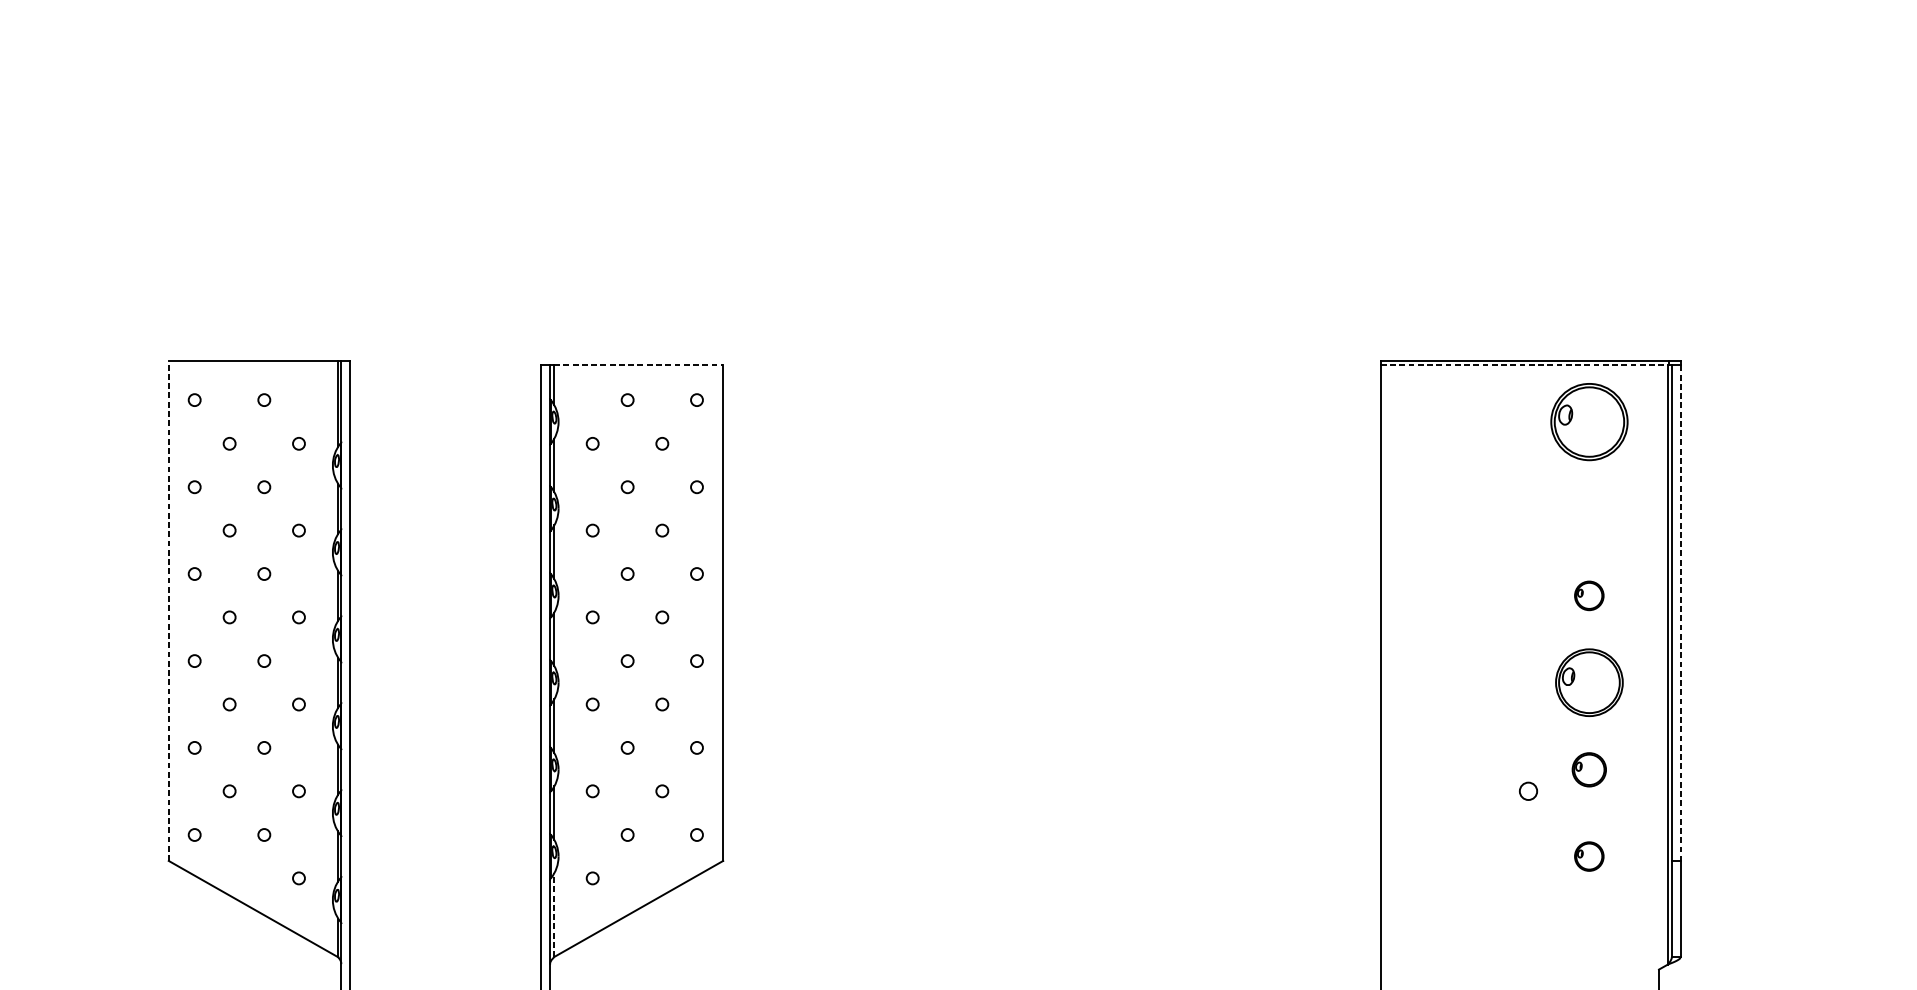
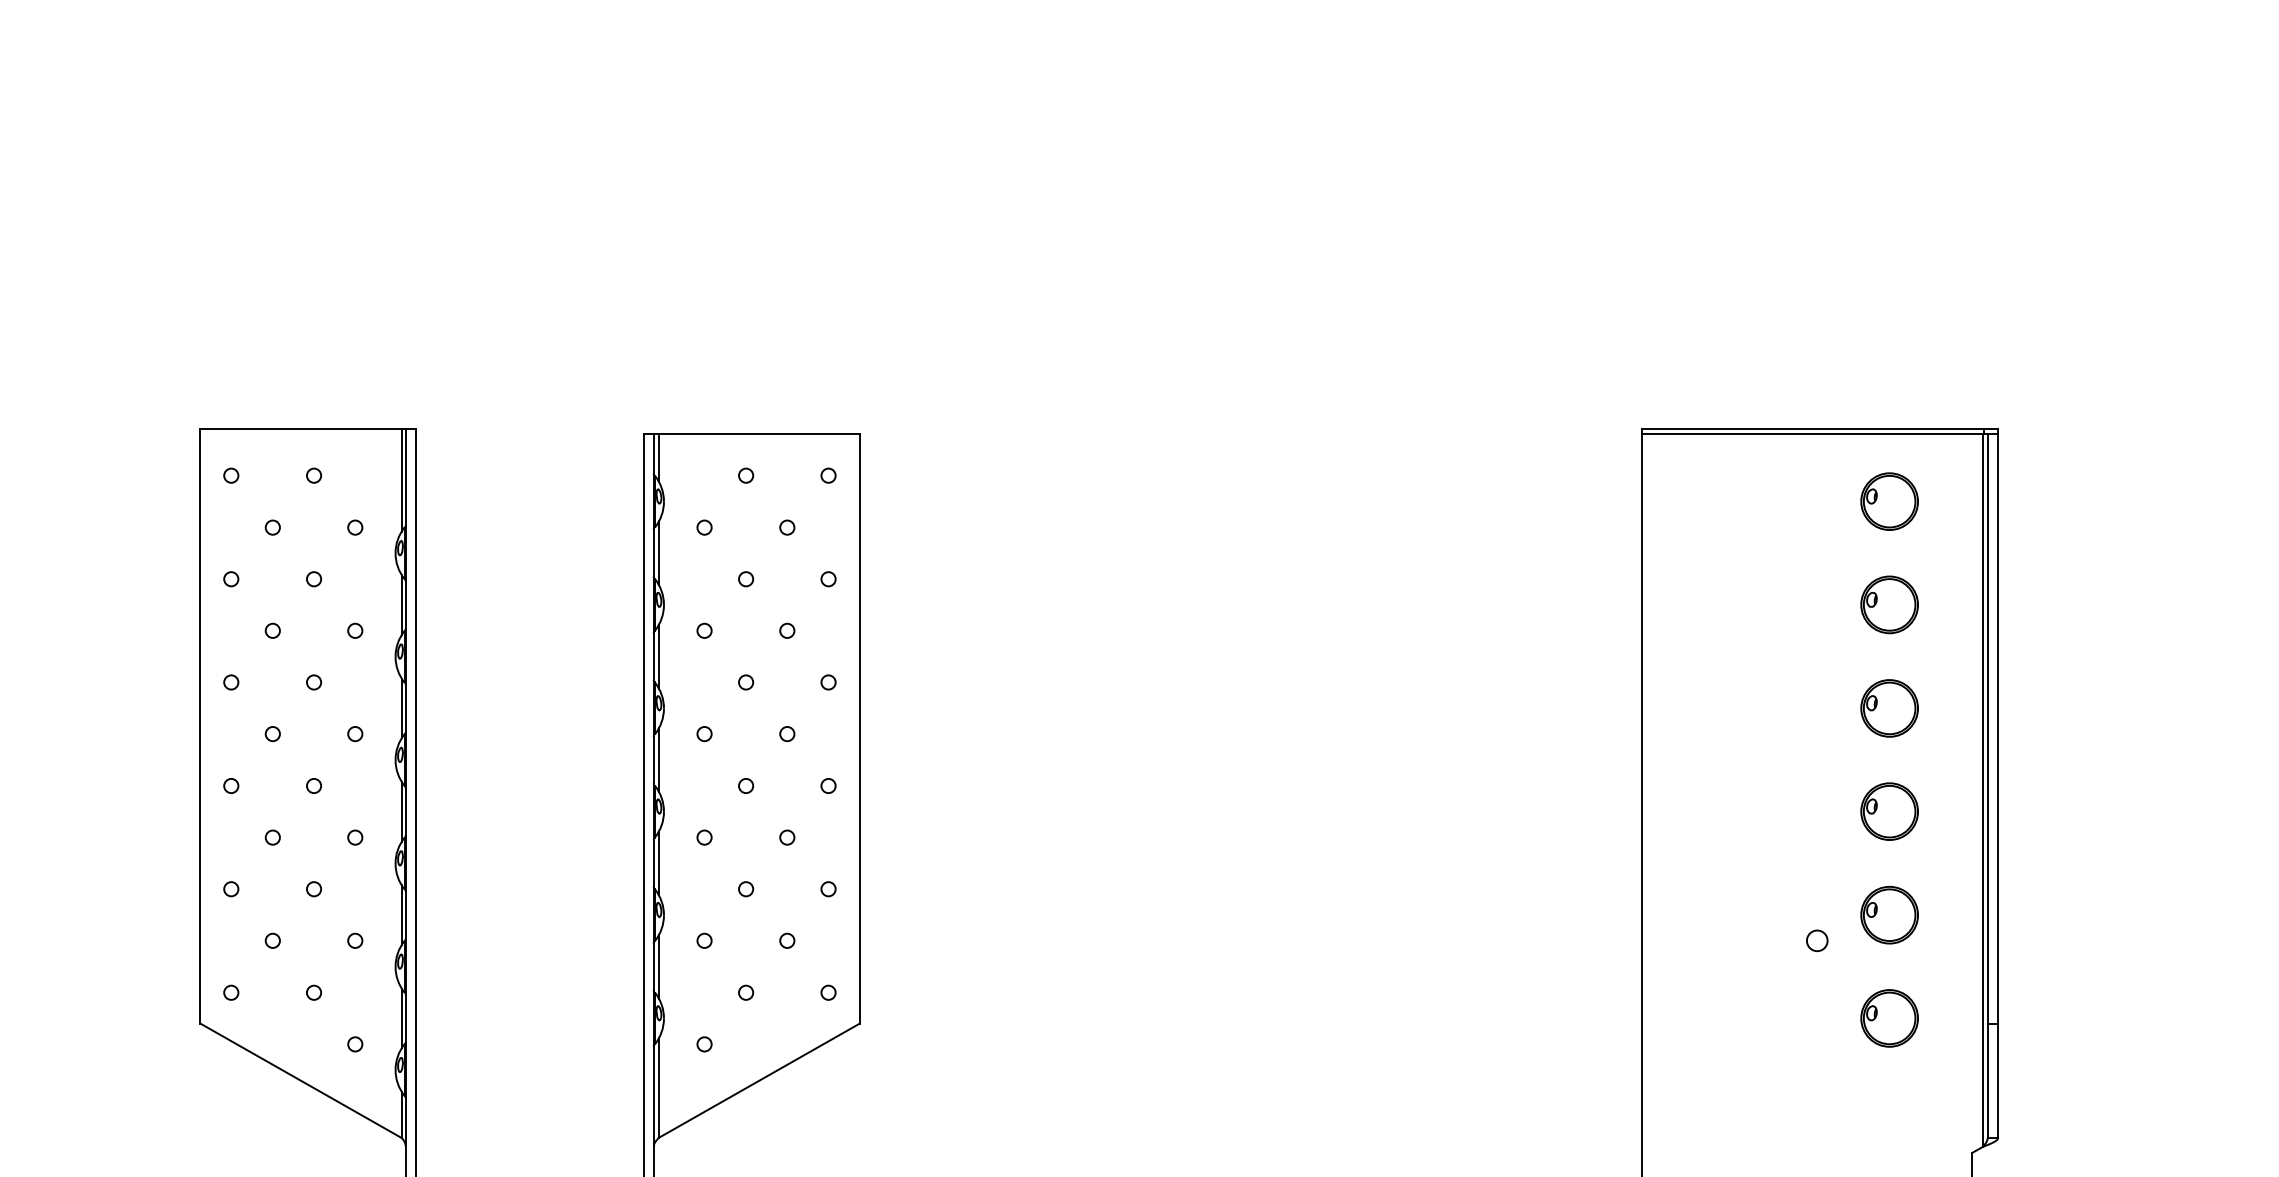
line: (638, 365) -> (759, 434), dashed -> solid
line: (1524, 365) -> (1812, 434), dashed -> solid
part: (1589, 421) -> (1889, 501), size x0.62
part: (1589, 508) -> (1889, 604), added
part: (1589, 595) -> (1889, 708), size x1.67
line: (168, 610) -> (200, 725), dashed -> solid
line: (1680, 613) -> (1998, 729), dashed -> solid
part: (1589, 682) -> (1889, 811), size x0.71
part: (1589, 770) -> (1889, 915), size x1.43
part: (1589, 856) -> (1889, 1018), size x1.67
line: (553, 915) -> (658, 1088), dashed -> solid

